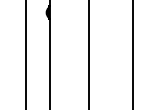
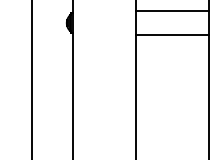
line: (110, 5) -> (172, 11), added
line: (110, 20) -> (172, 35), added

